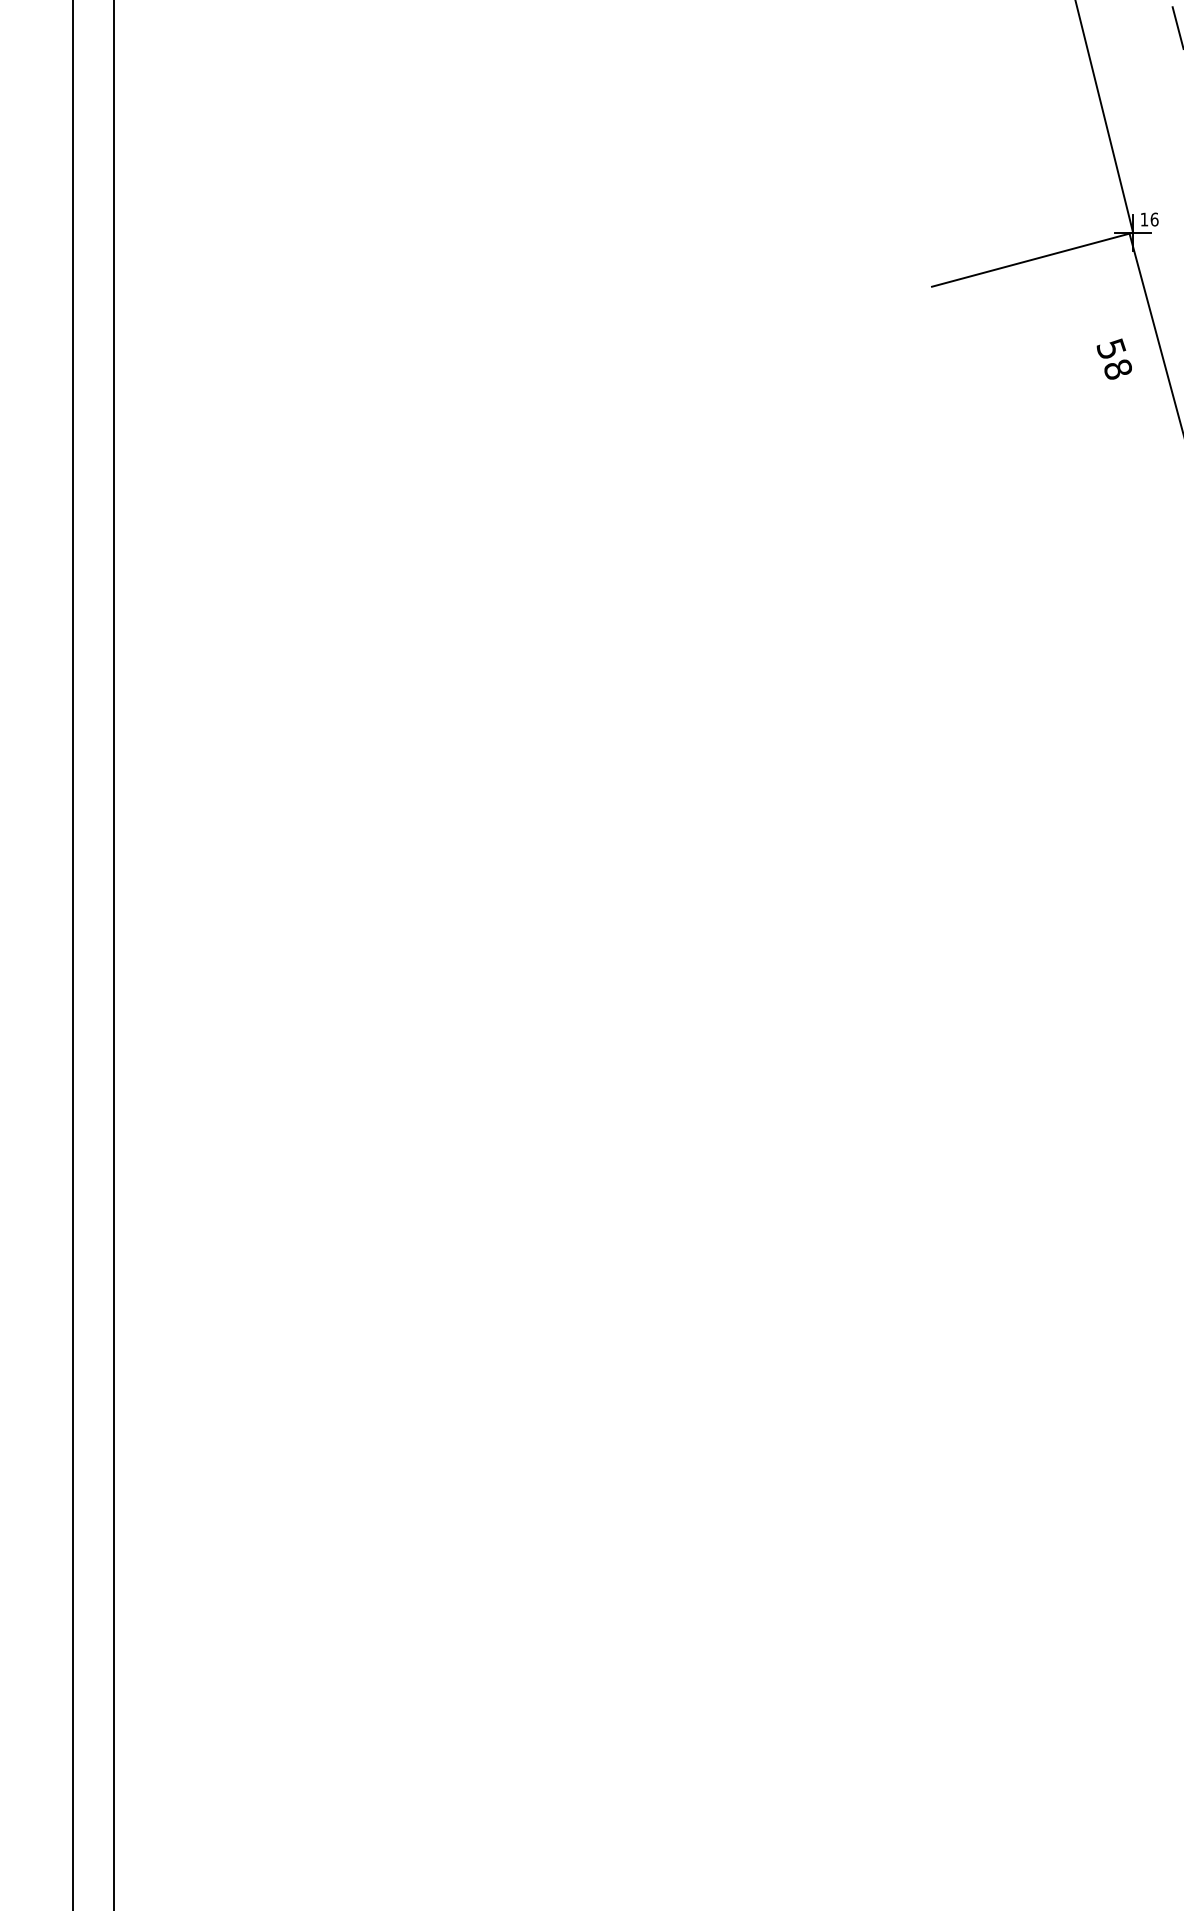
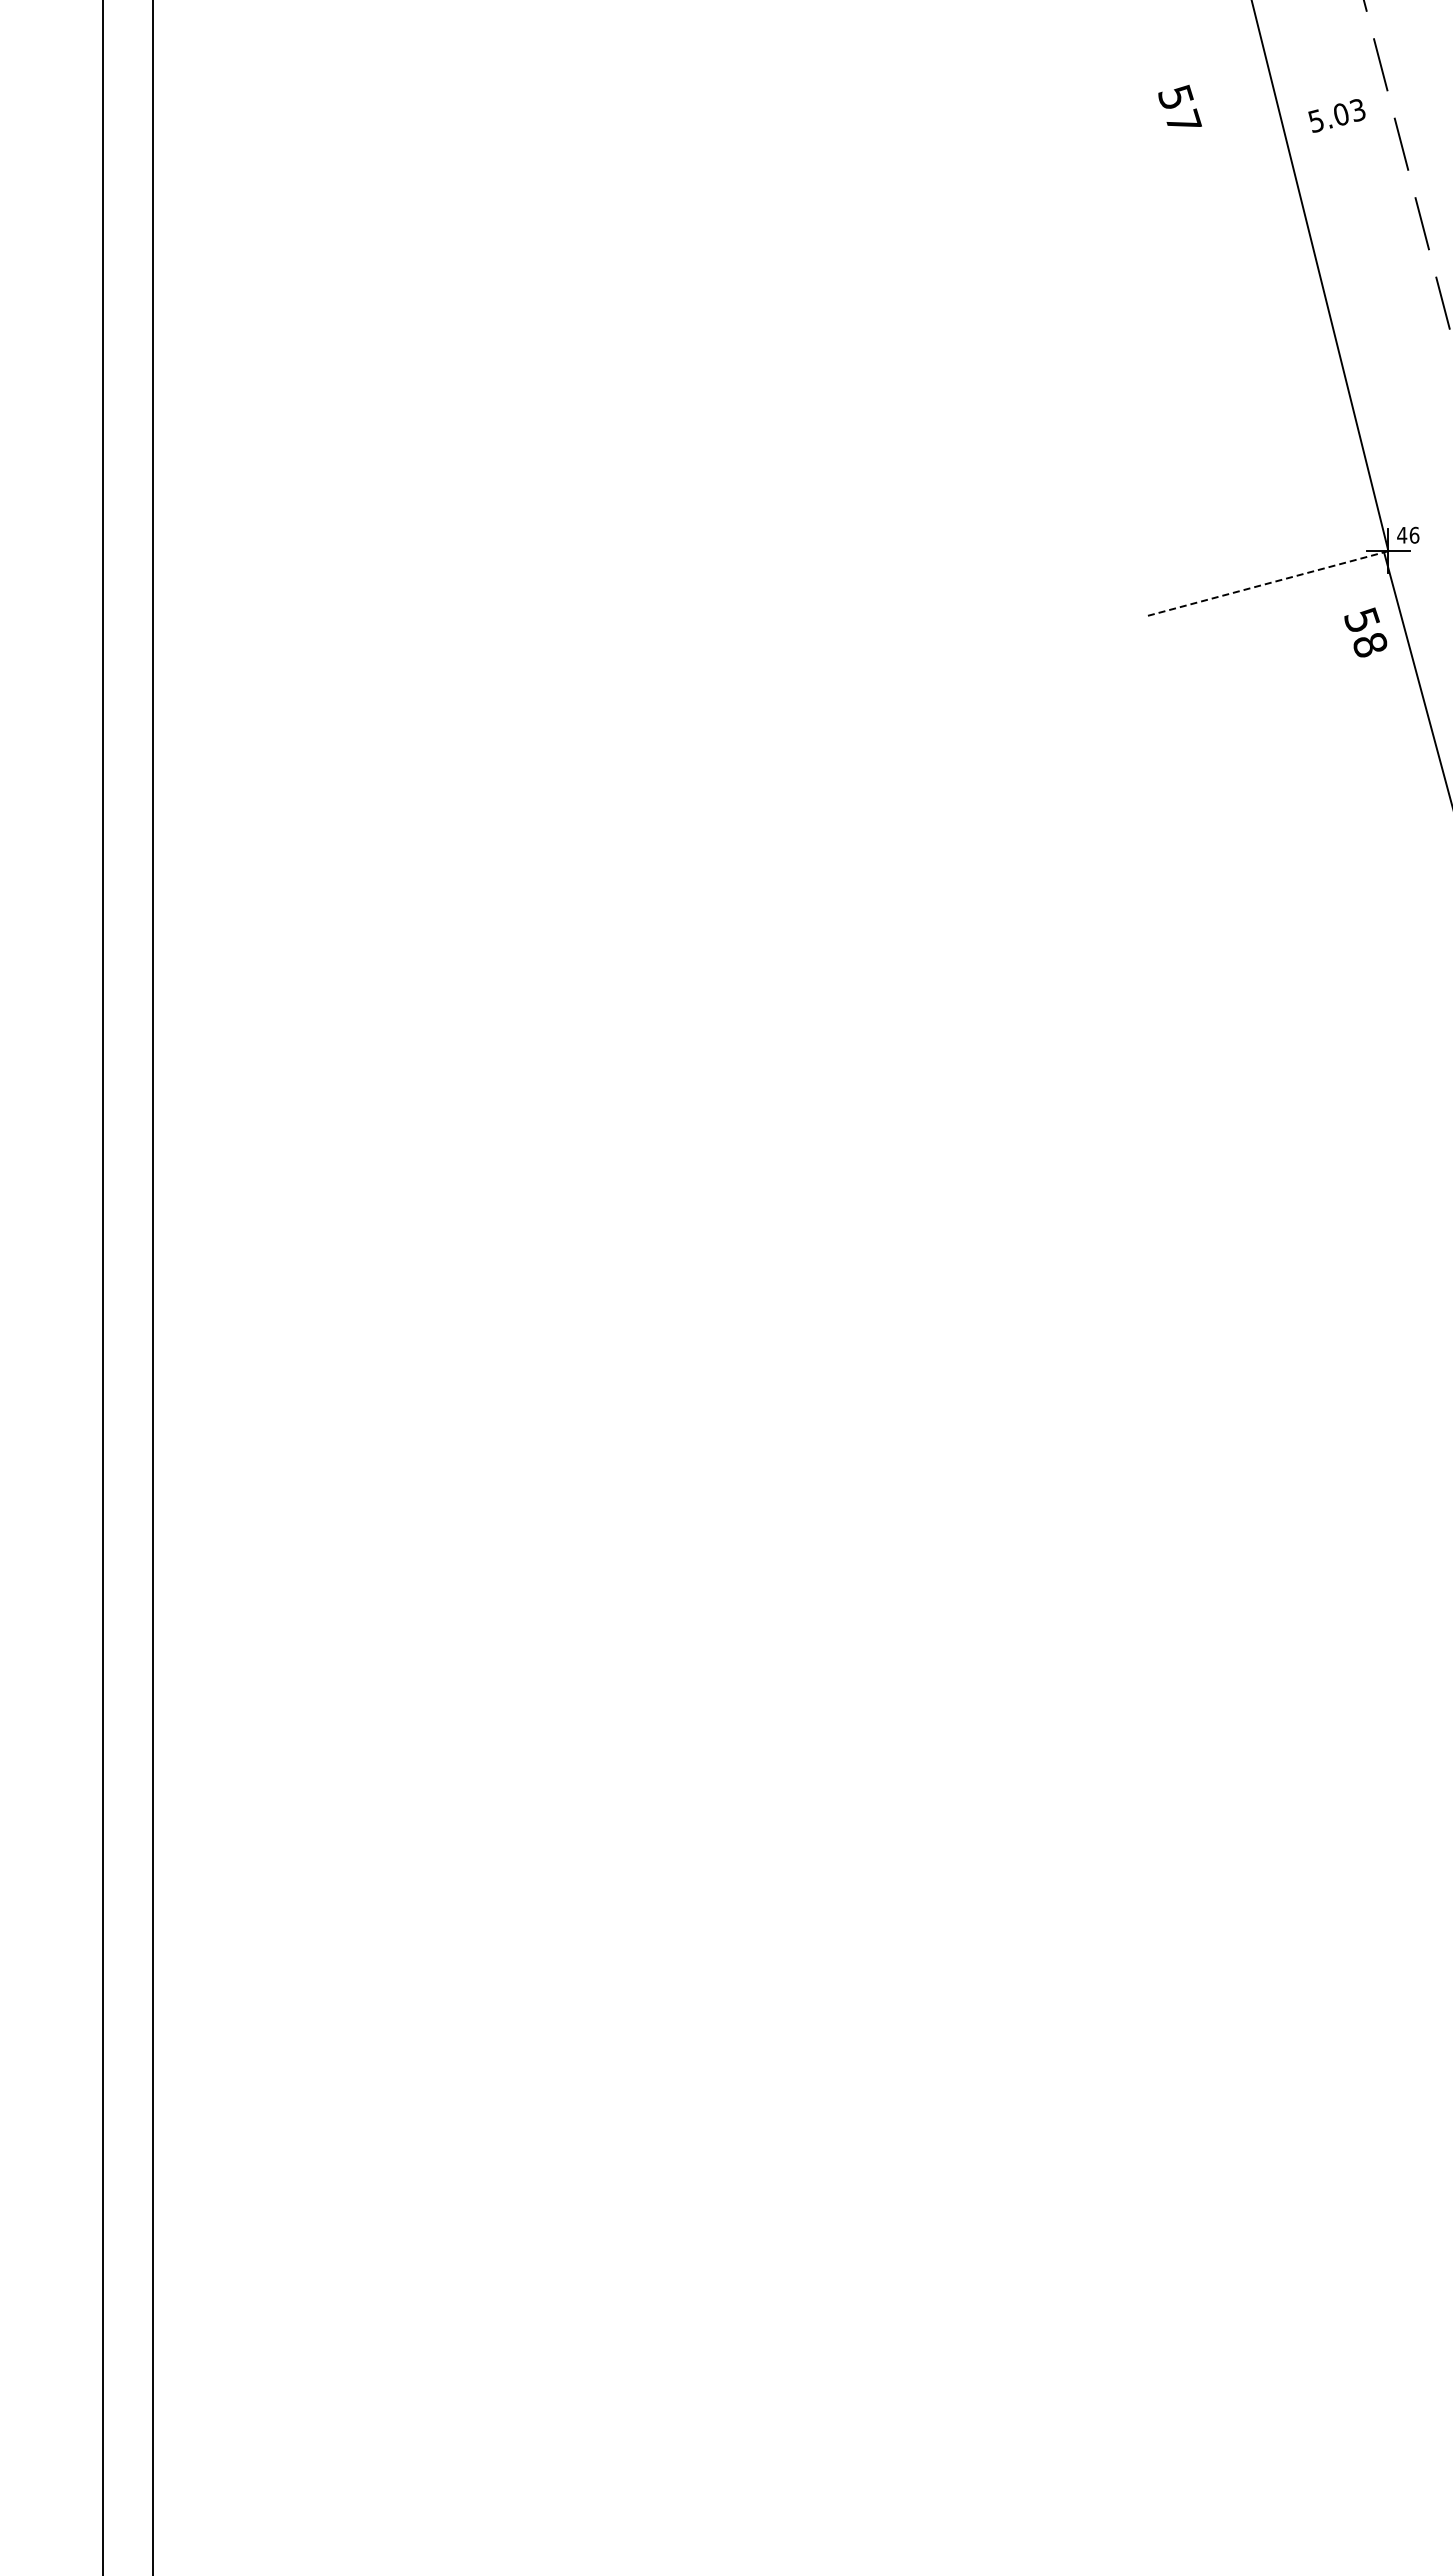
text: (1144, 219) -> (1402, 535), 16 -> 46
line: (1032, 260) -> (1266, 584), solid -> dashed
text: (1114, 359) -> (1365, 632), moved

